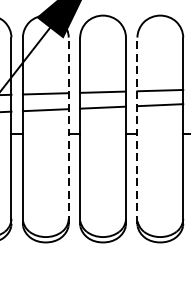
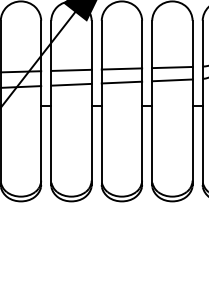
line: (68, 130) -> (91, 102), dashed -> solid
line: (137, 130) -> (152, 102), dashed -> solid

